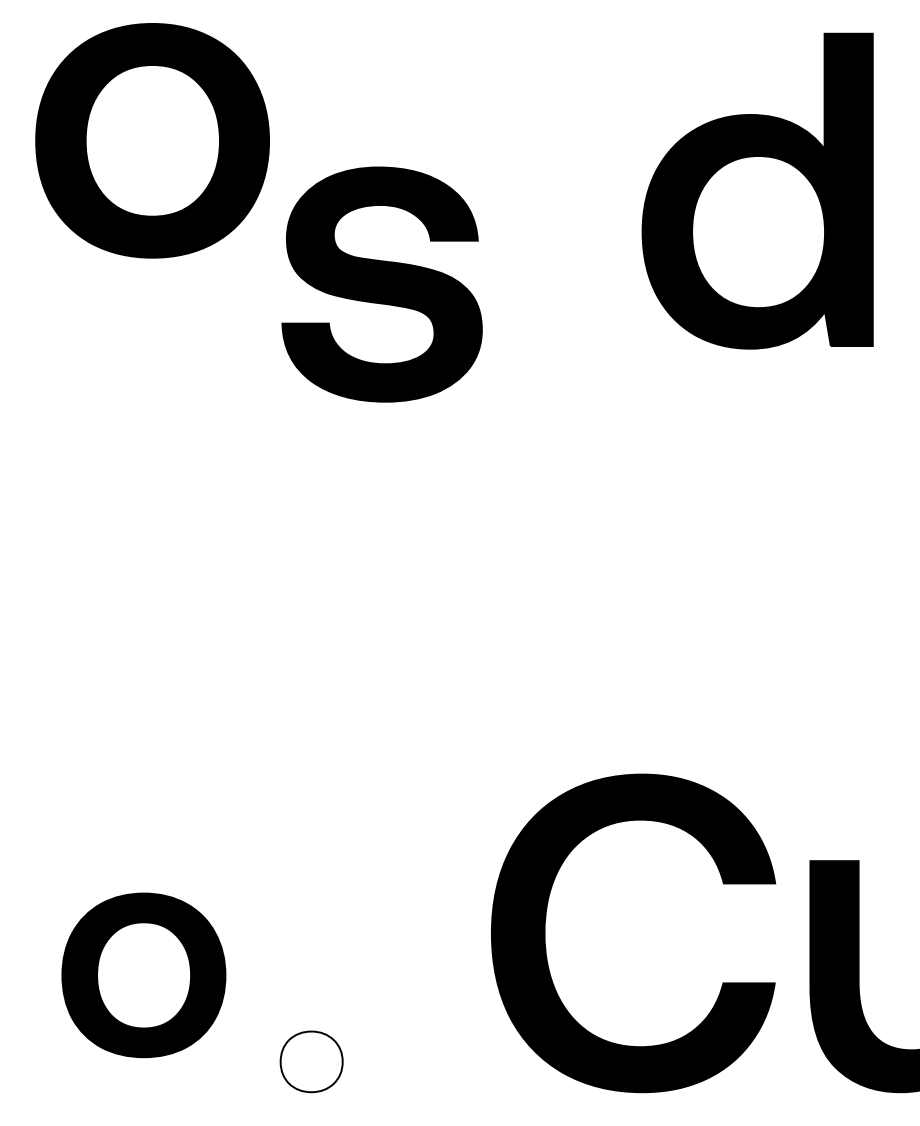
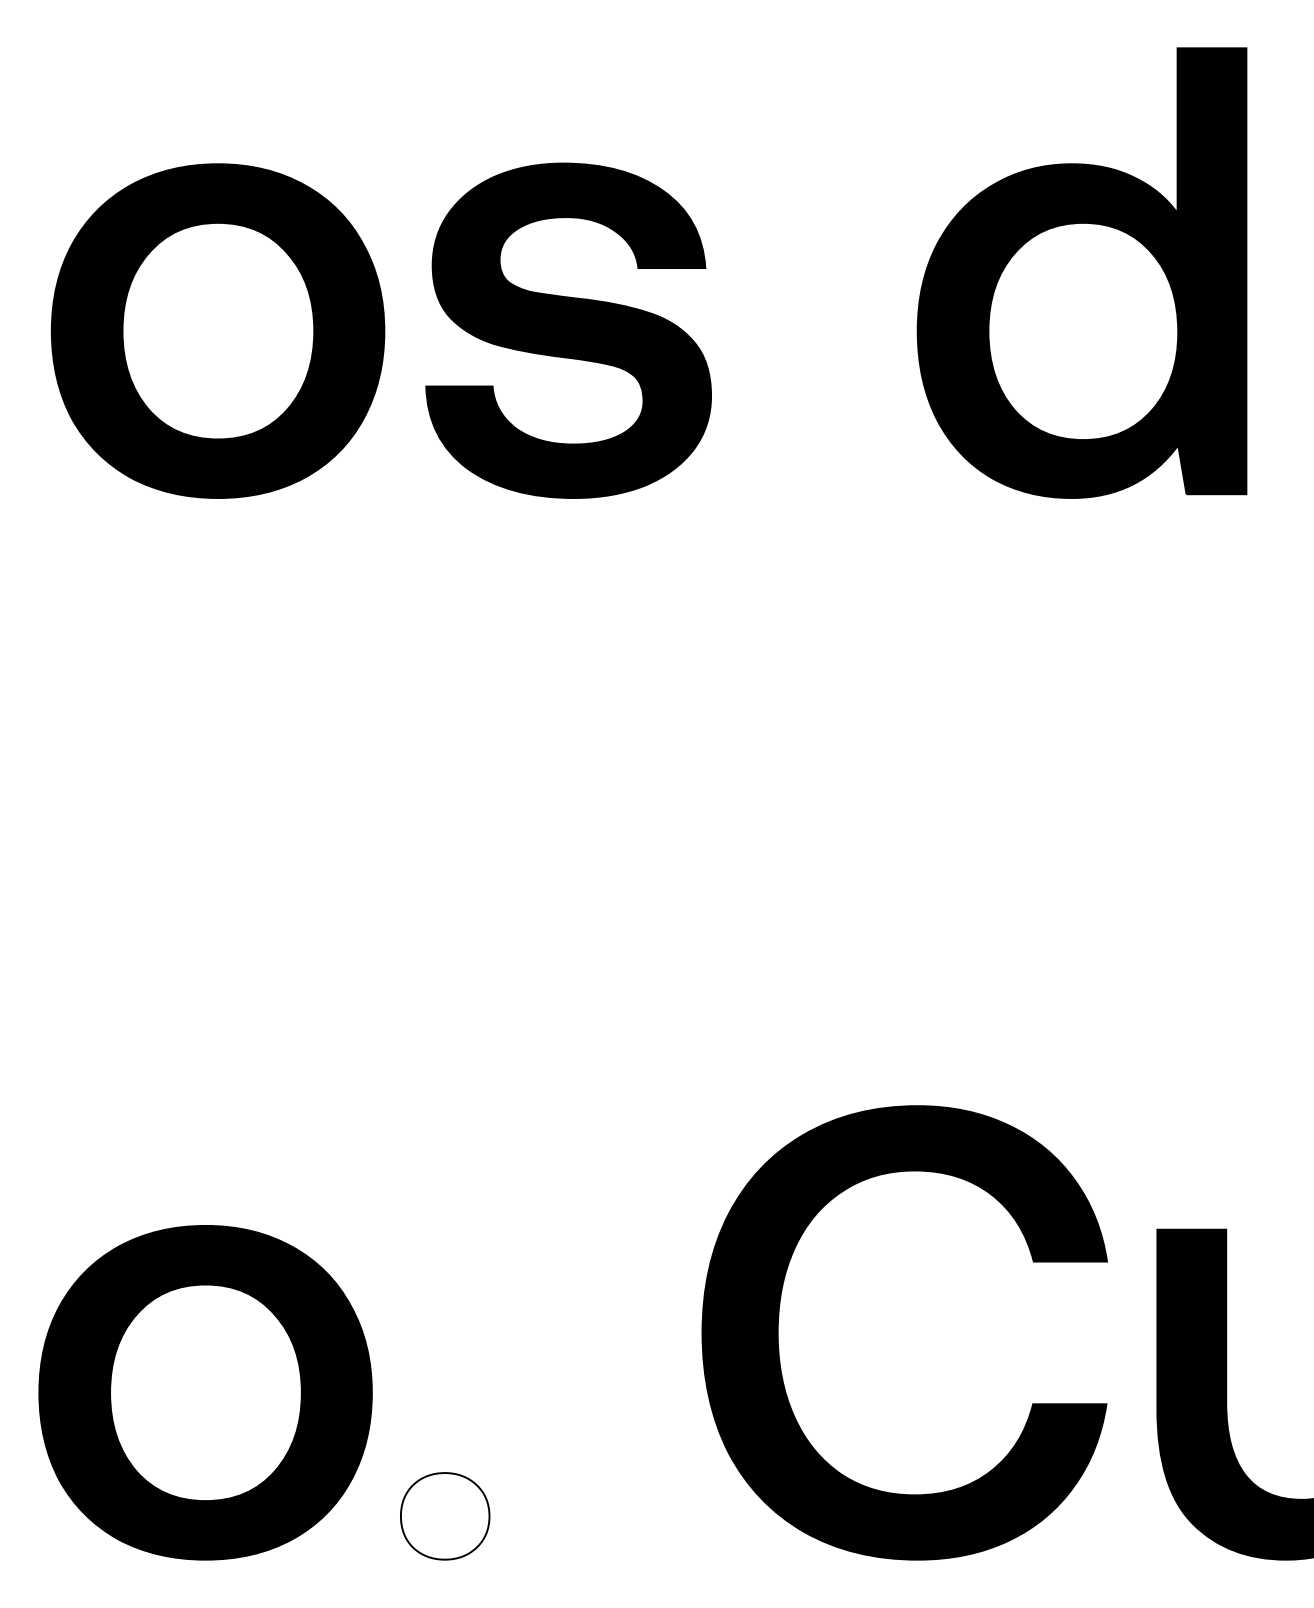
part: (152, 140) -> (217, 330), moved
part: (381, 284) -> (567, 330), moved
part: (143, 975) -> (205, 1393), size x1.43

